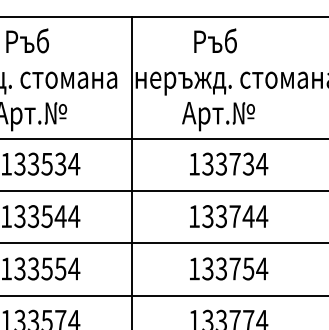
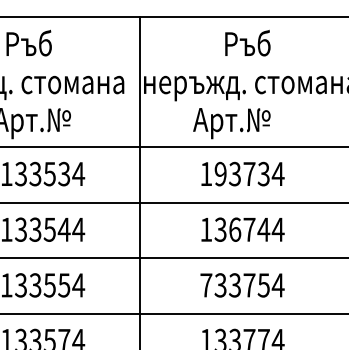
text: (215, 40) -> (247, 42), moved
text: (207, 164) -> (220, 174), 133734 -> 193734
text: (221, 216) -> (235, 229), 133744 -> 136744
text: (194, 268) -> (206, 284), 133754 -> 733754

